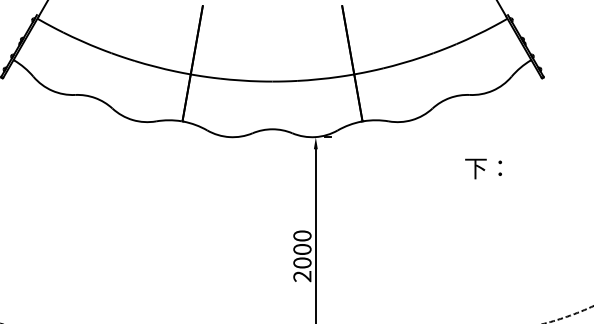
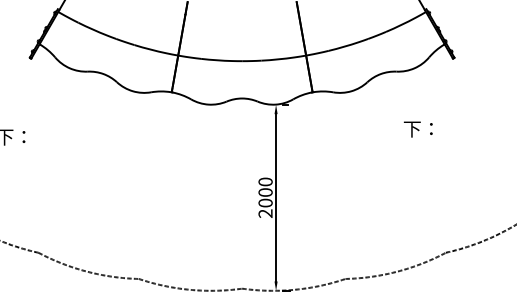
text: (483, 168) -> (418, 129), moved

